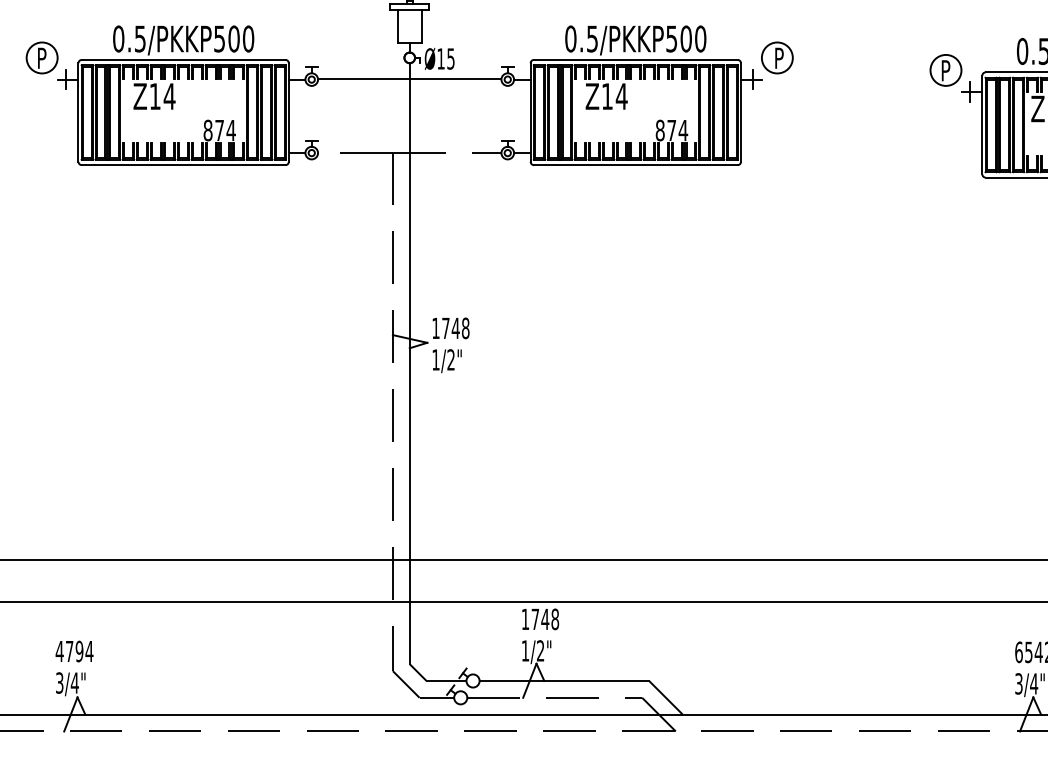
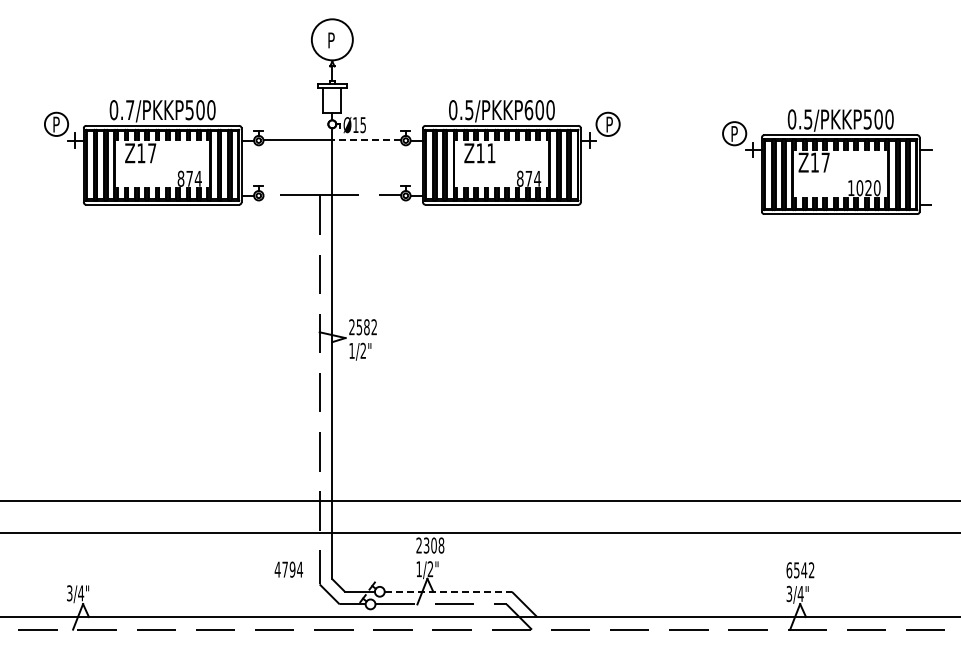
text: (140, 39) -> (130, 110), 0.5/PKKP500 -> 0.7/PKKP500
text: (671, 39) -> (528, 110), 0.5/PKKP500 -> 0.5/PKKP600
line: (455, 79) -> (366, 140), solid -> dashed
text: (168, 96) -> (151, 153), Z14 -> Z17
text: (620, 96) -> (490, 153), Z14 -> Z11
text: (451, 328) -> (363, 327), 1748 -> 2582
text: (535, 619) -> (426, 545), 1748 -> 2308
text: (74, 651) -> (288, 569), moved
line: (564, 680) -> (448, 591), solid -> dashed

